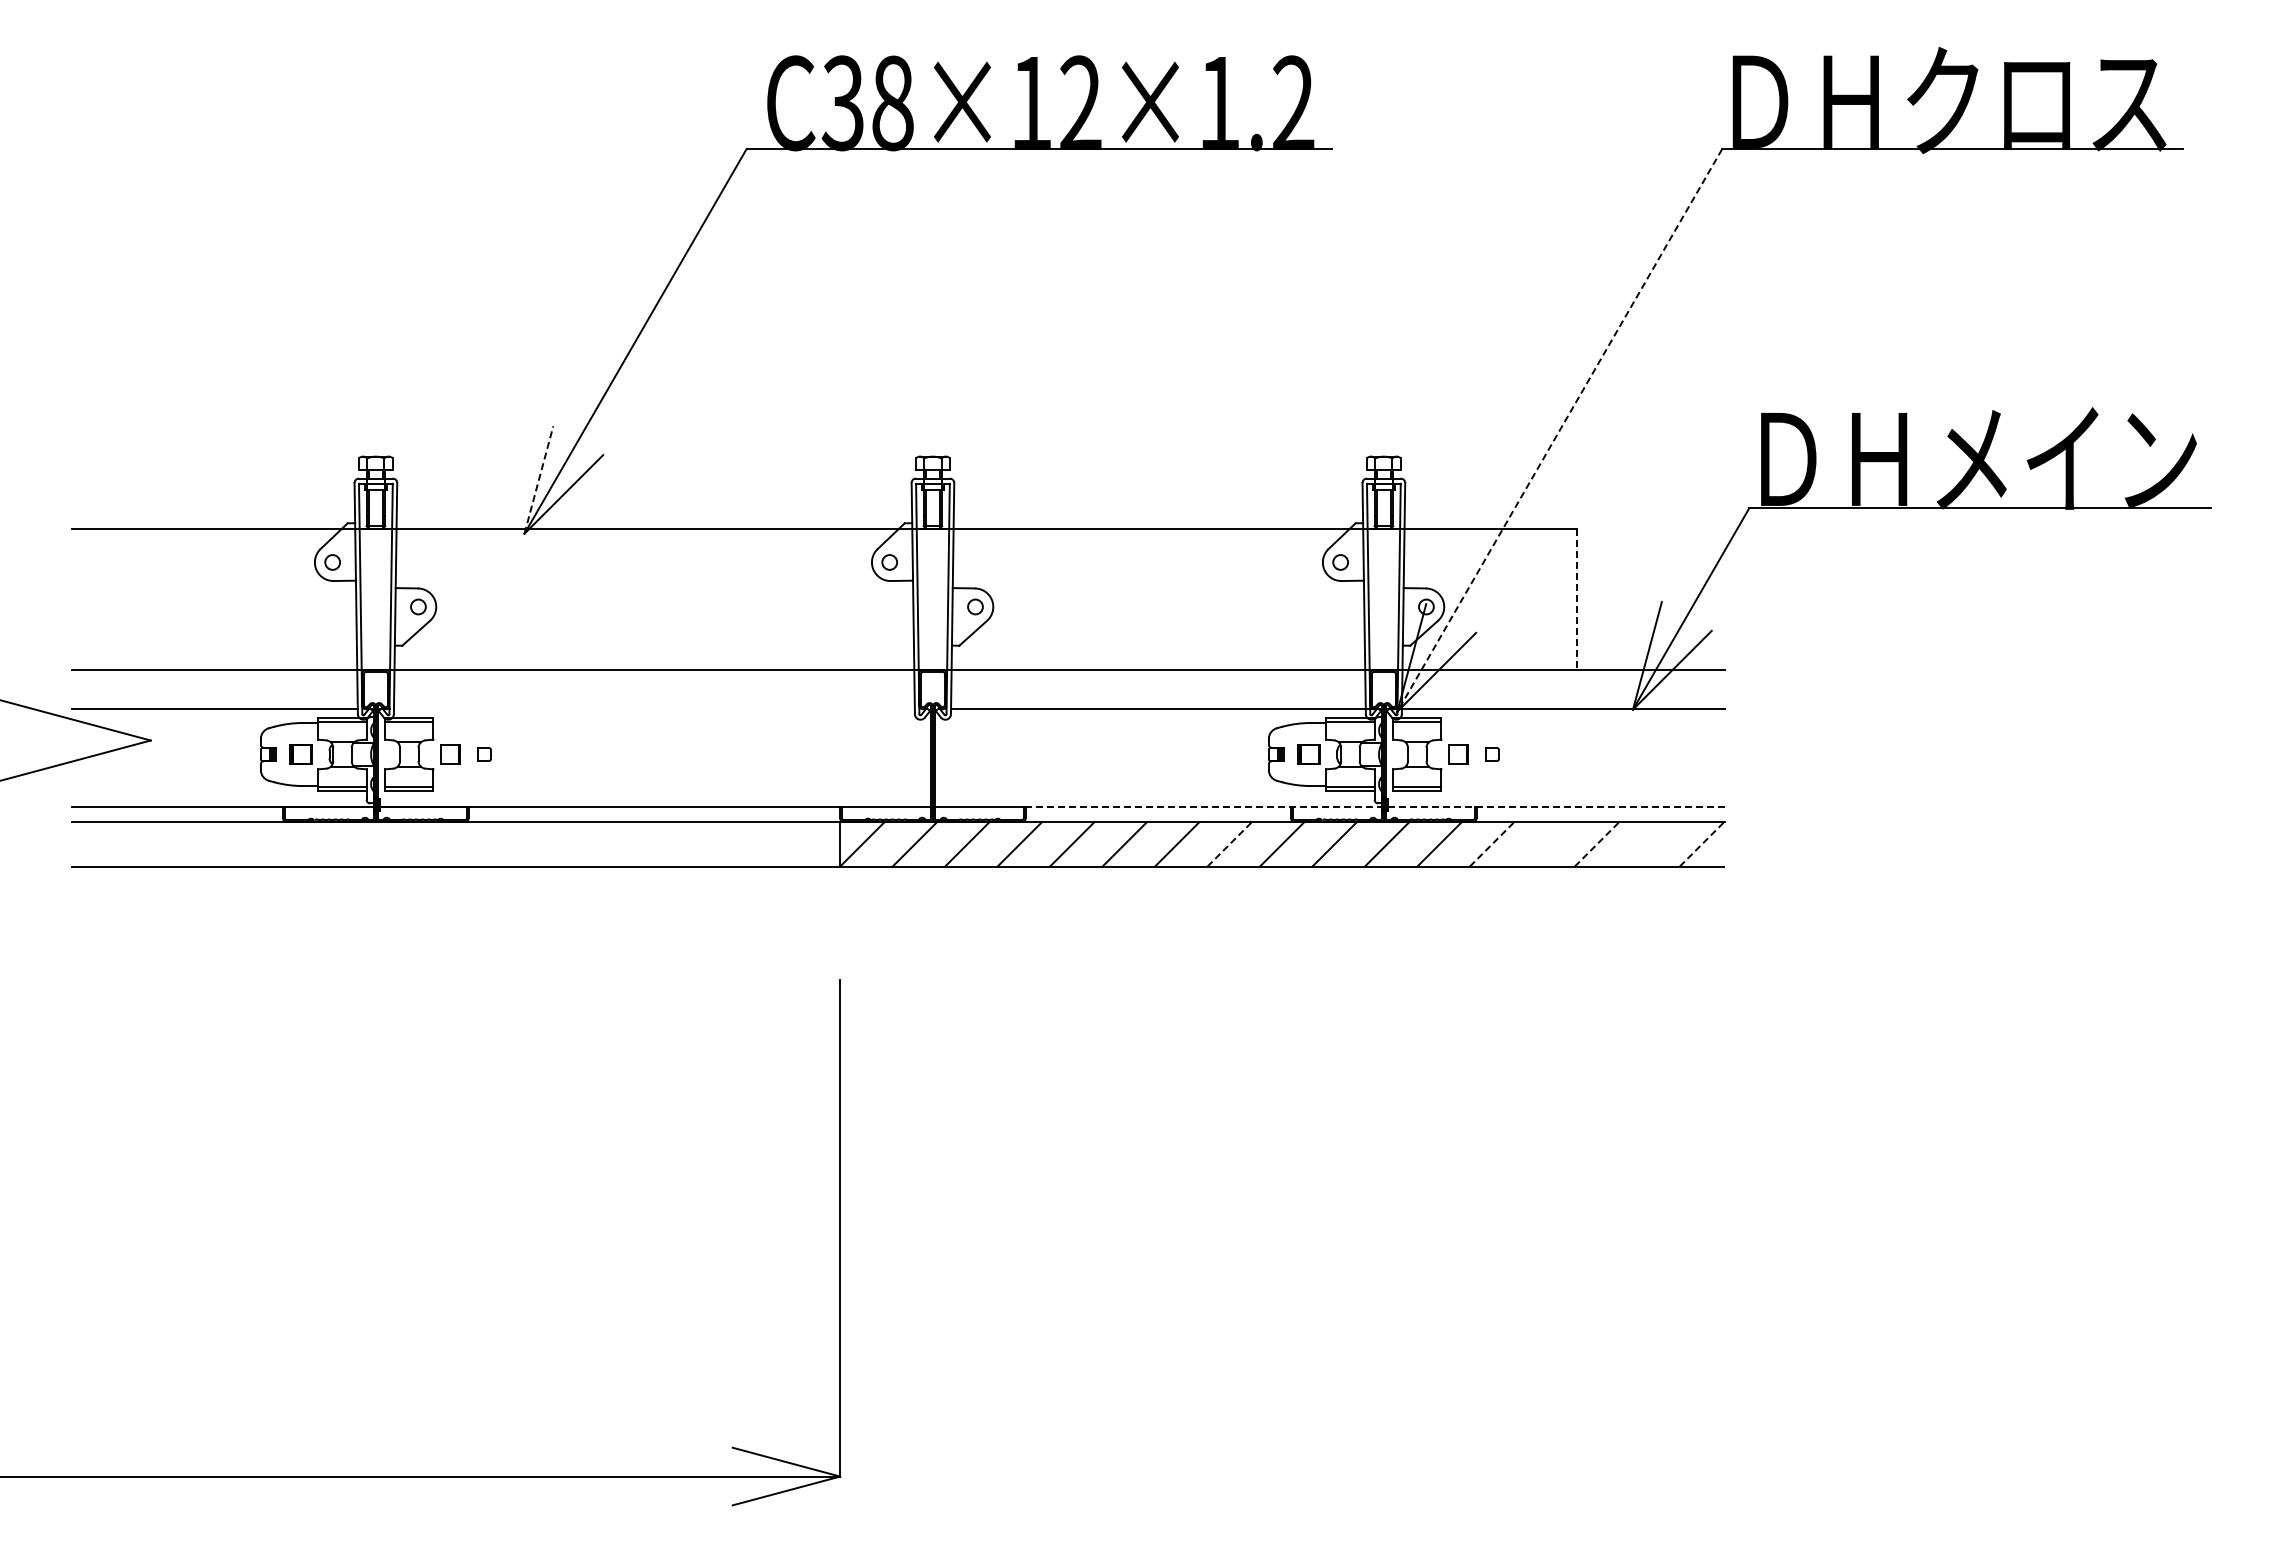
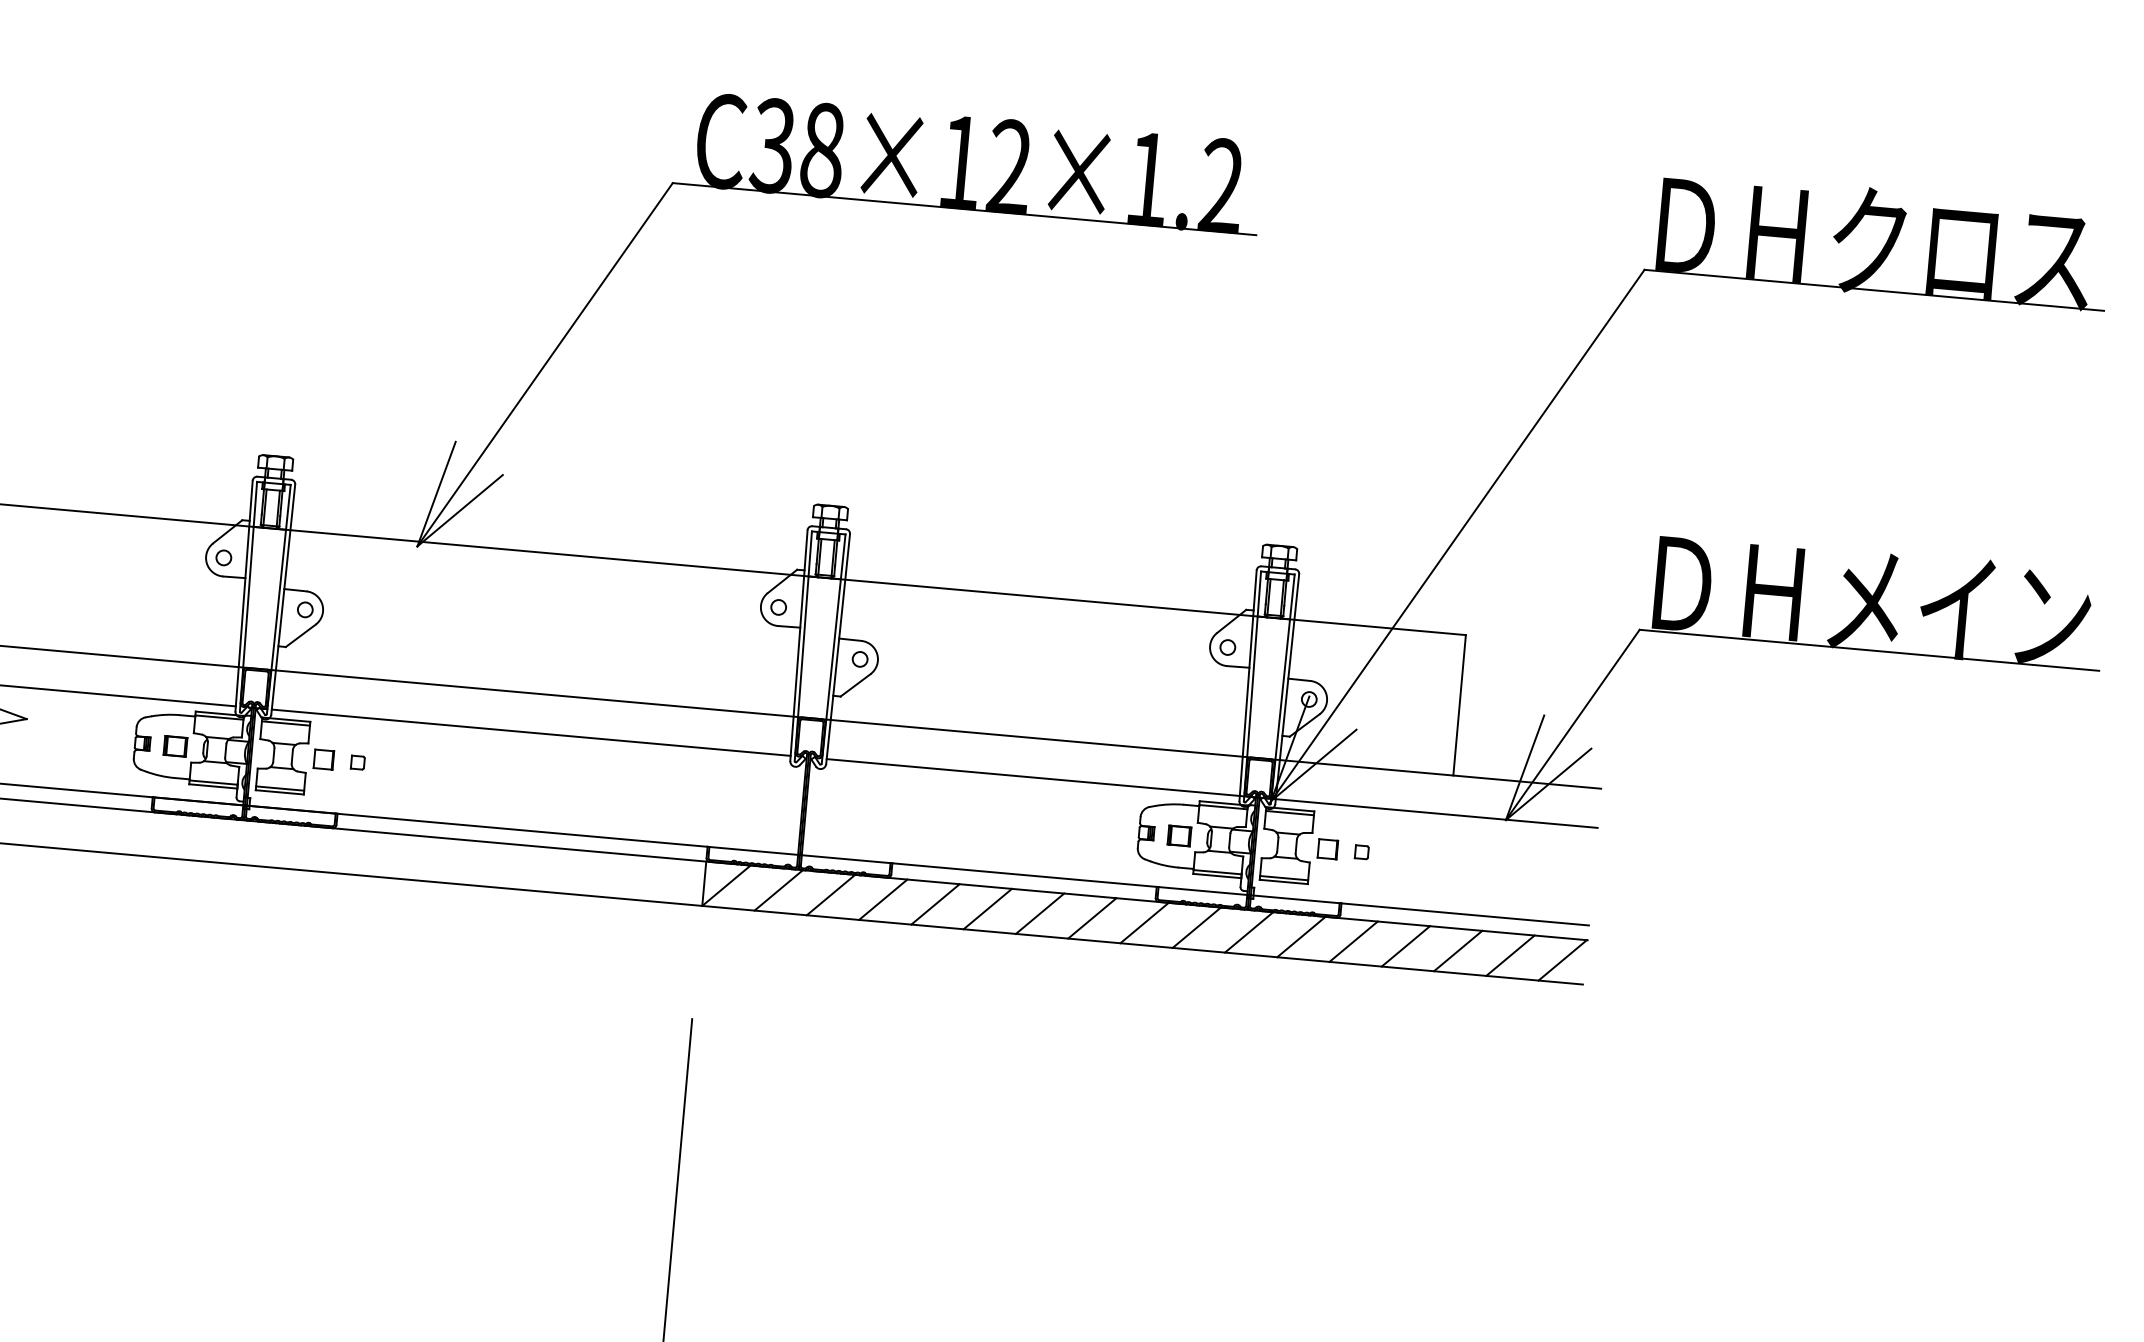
line: (1559, 431) -> (1457, 536), dashed -> solid
line: (538, 480) -> (436, 494), dashed -> solid
line: (1576, 599) -> (1459, 705), dashed -> solid
line: (653, 709) -> (530, 732), added
line: (1375, 807) -> (1240, 894), dashed -> solid
line: (1230, 843) -> (1093, 917), dashed -> solid
line: (1492, 843) -> (1354, 940), dashed -> solid
line: (1597, 843) -> (1458, 950), dashed -> solid
line: (1702, 843) -> (1563, 959), dashed -> solid
line: (1544, 844) -> (1405, 946), added
line: (1649, 844) -> (1510, 955), added

